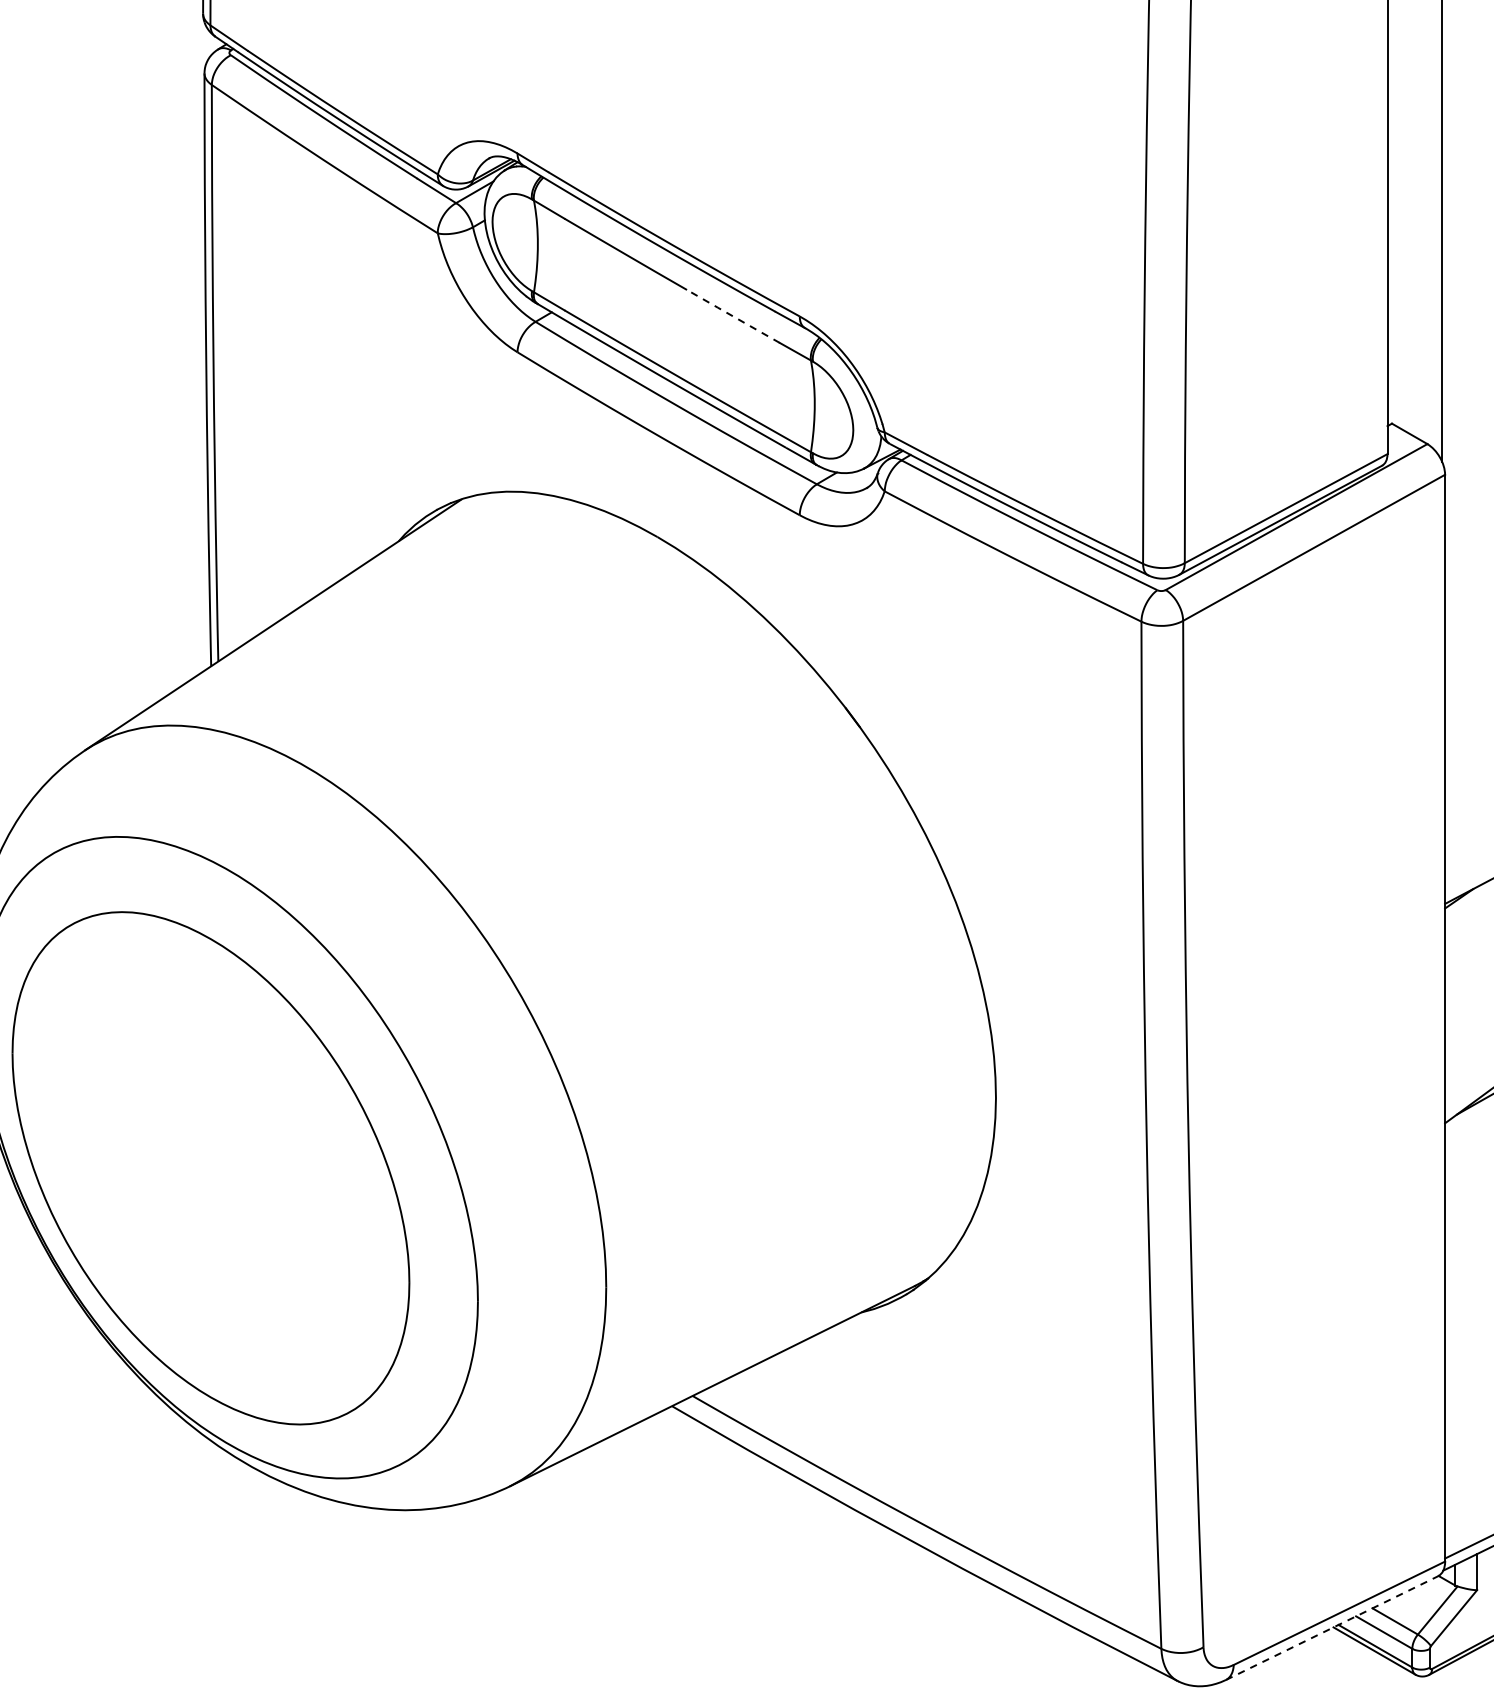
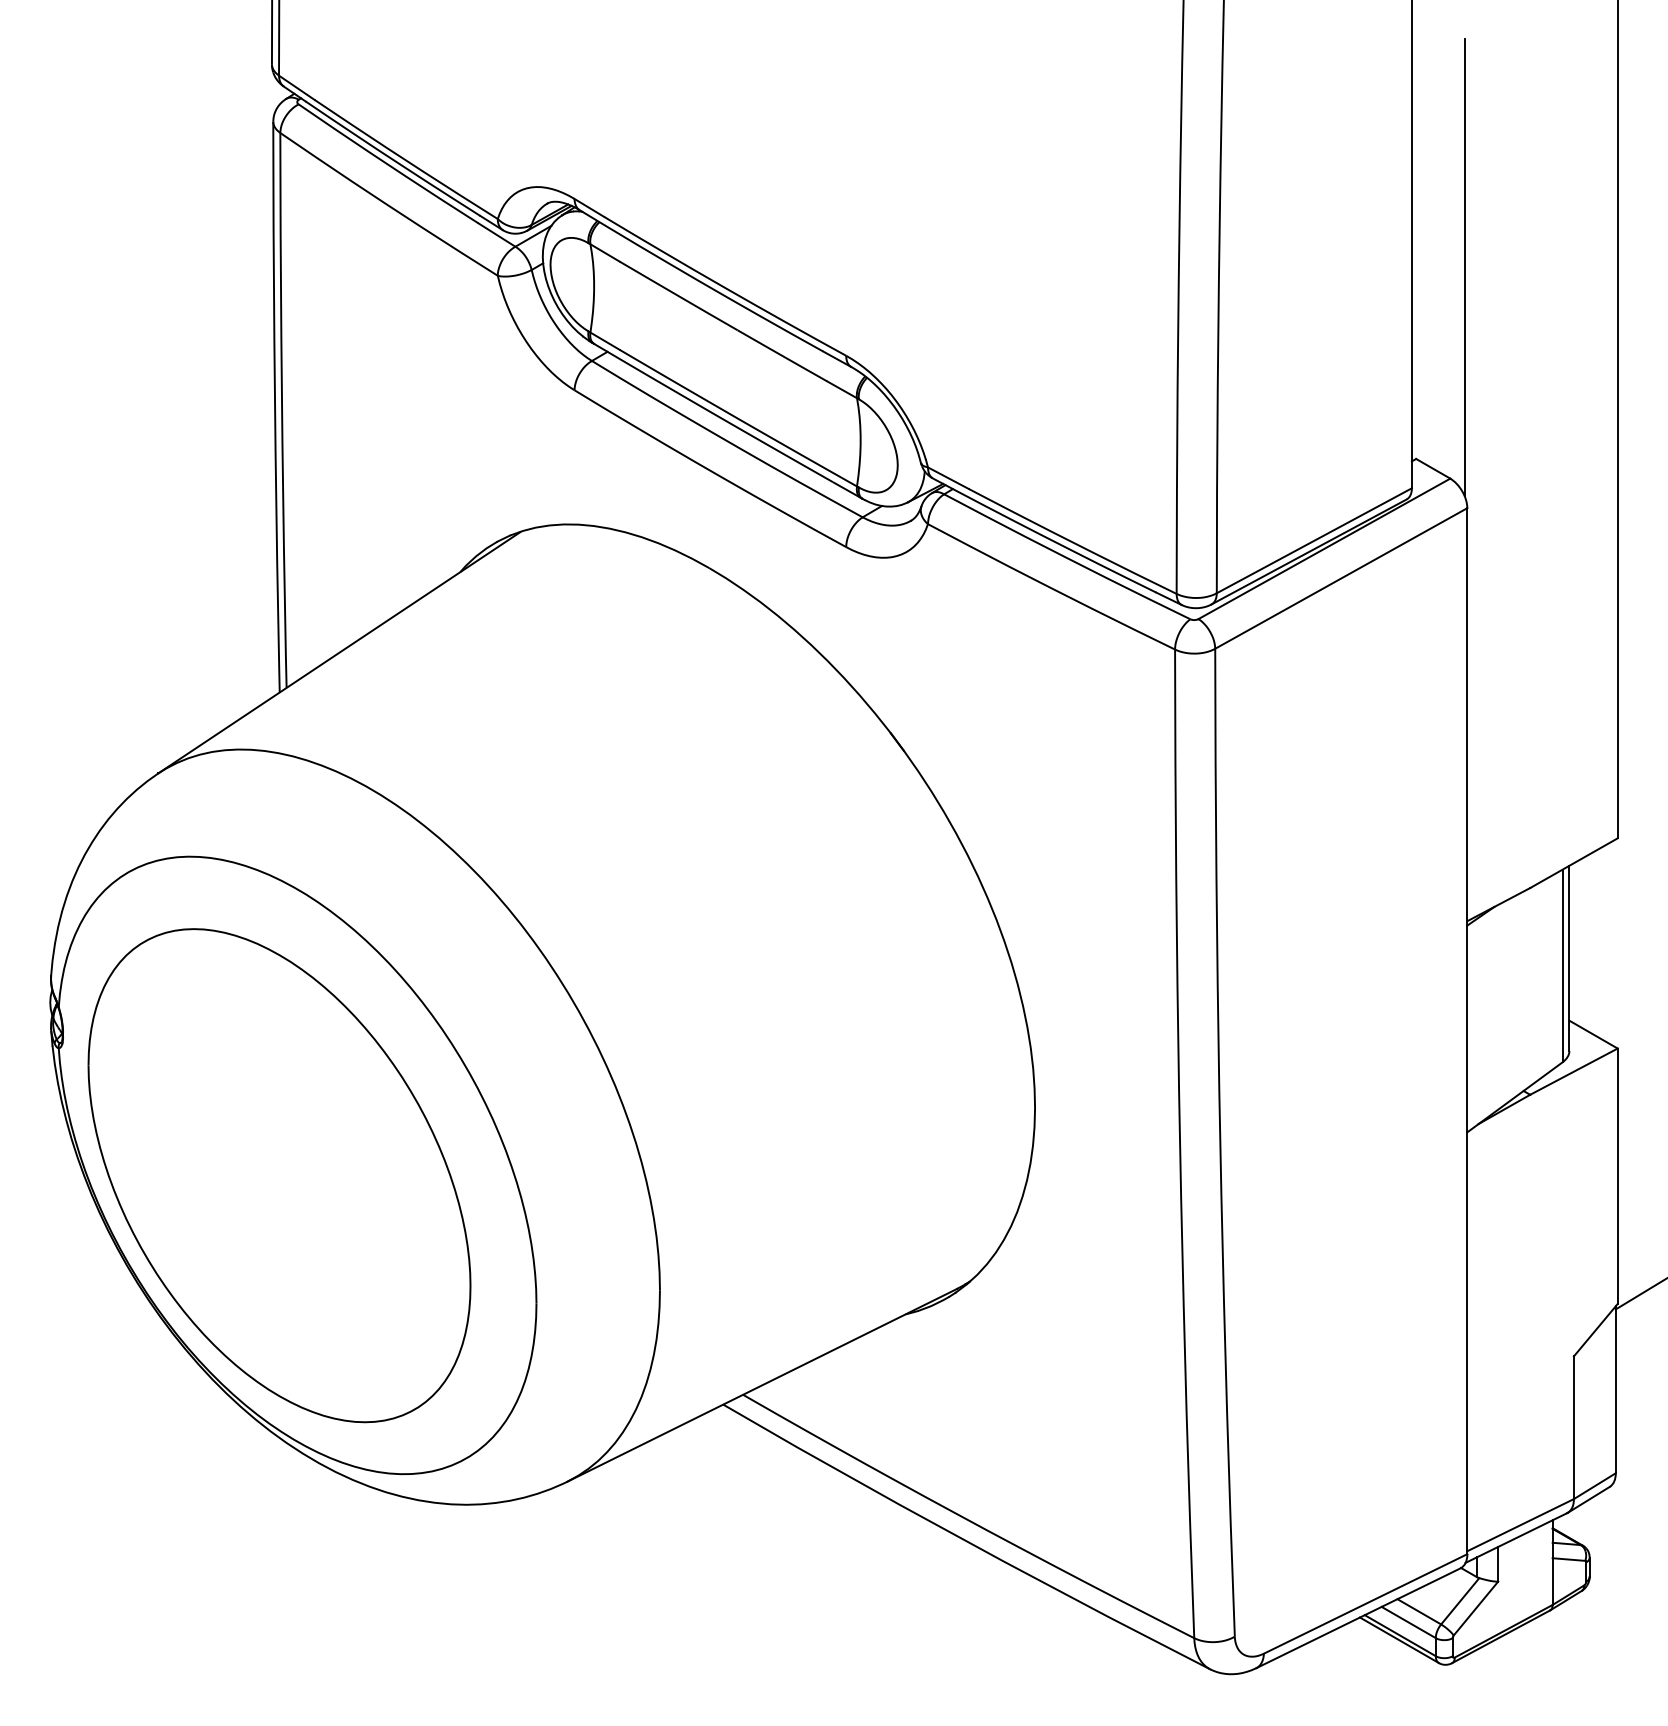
line: (732, 316) -> (781, 355), dashed -> solid
line: (1332, 1628) -> (1358, 1618), dashed -> solid

